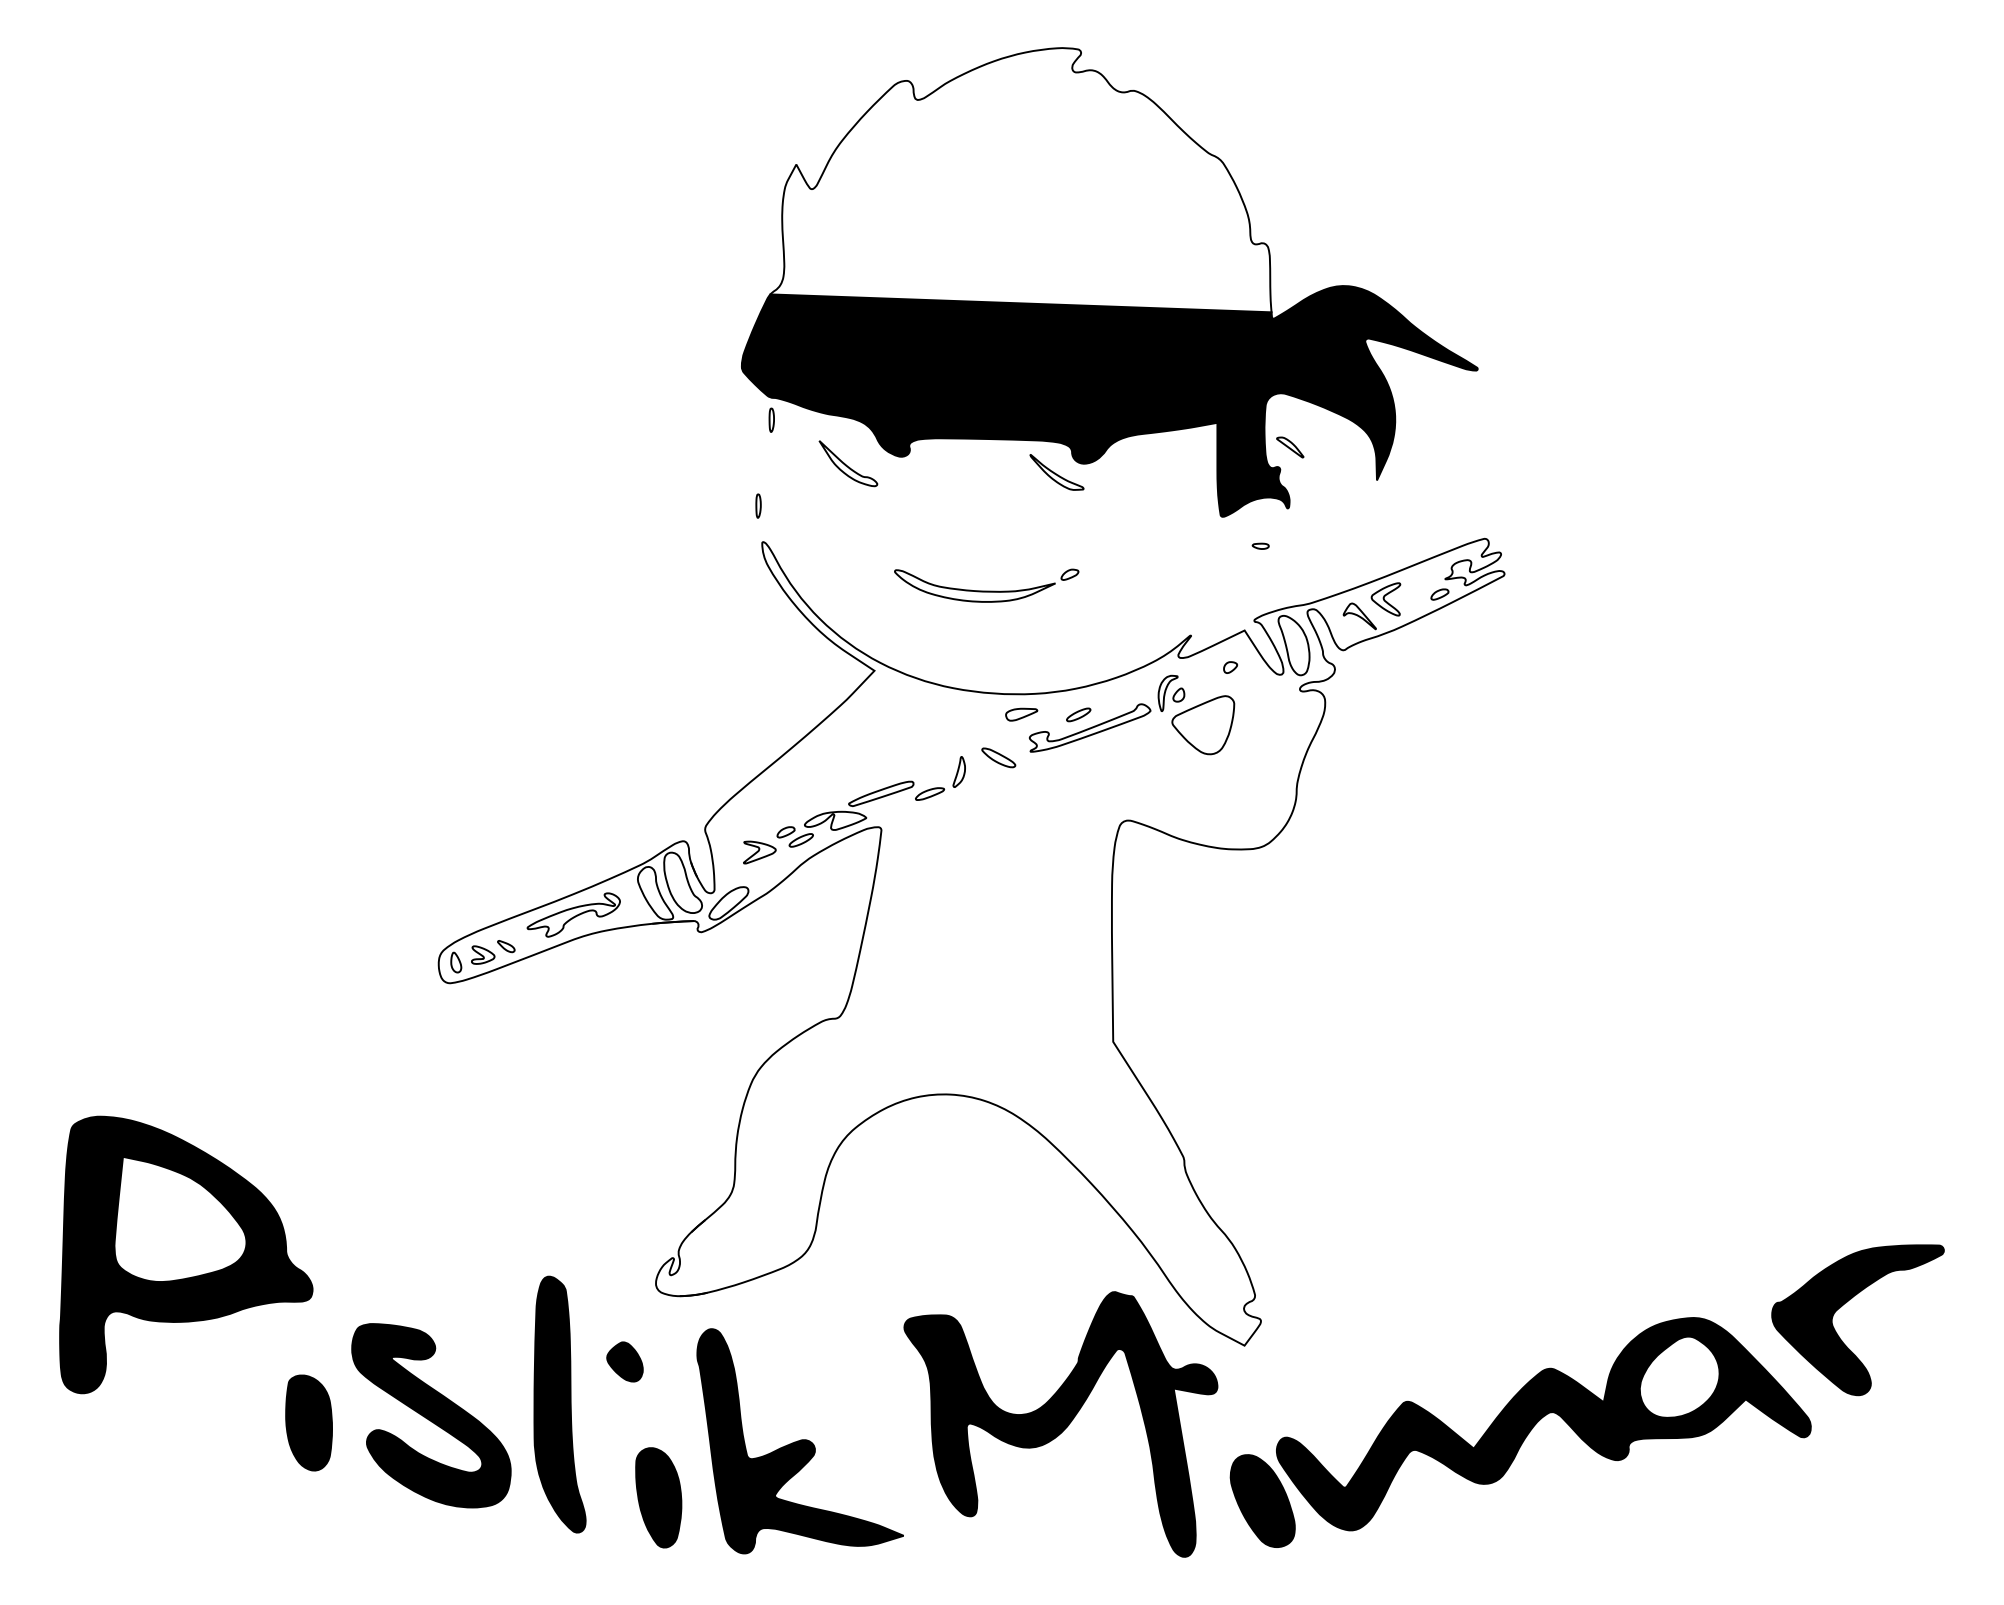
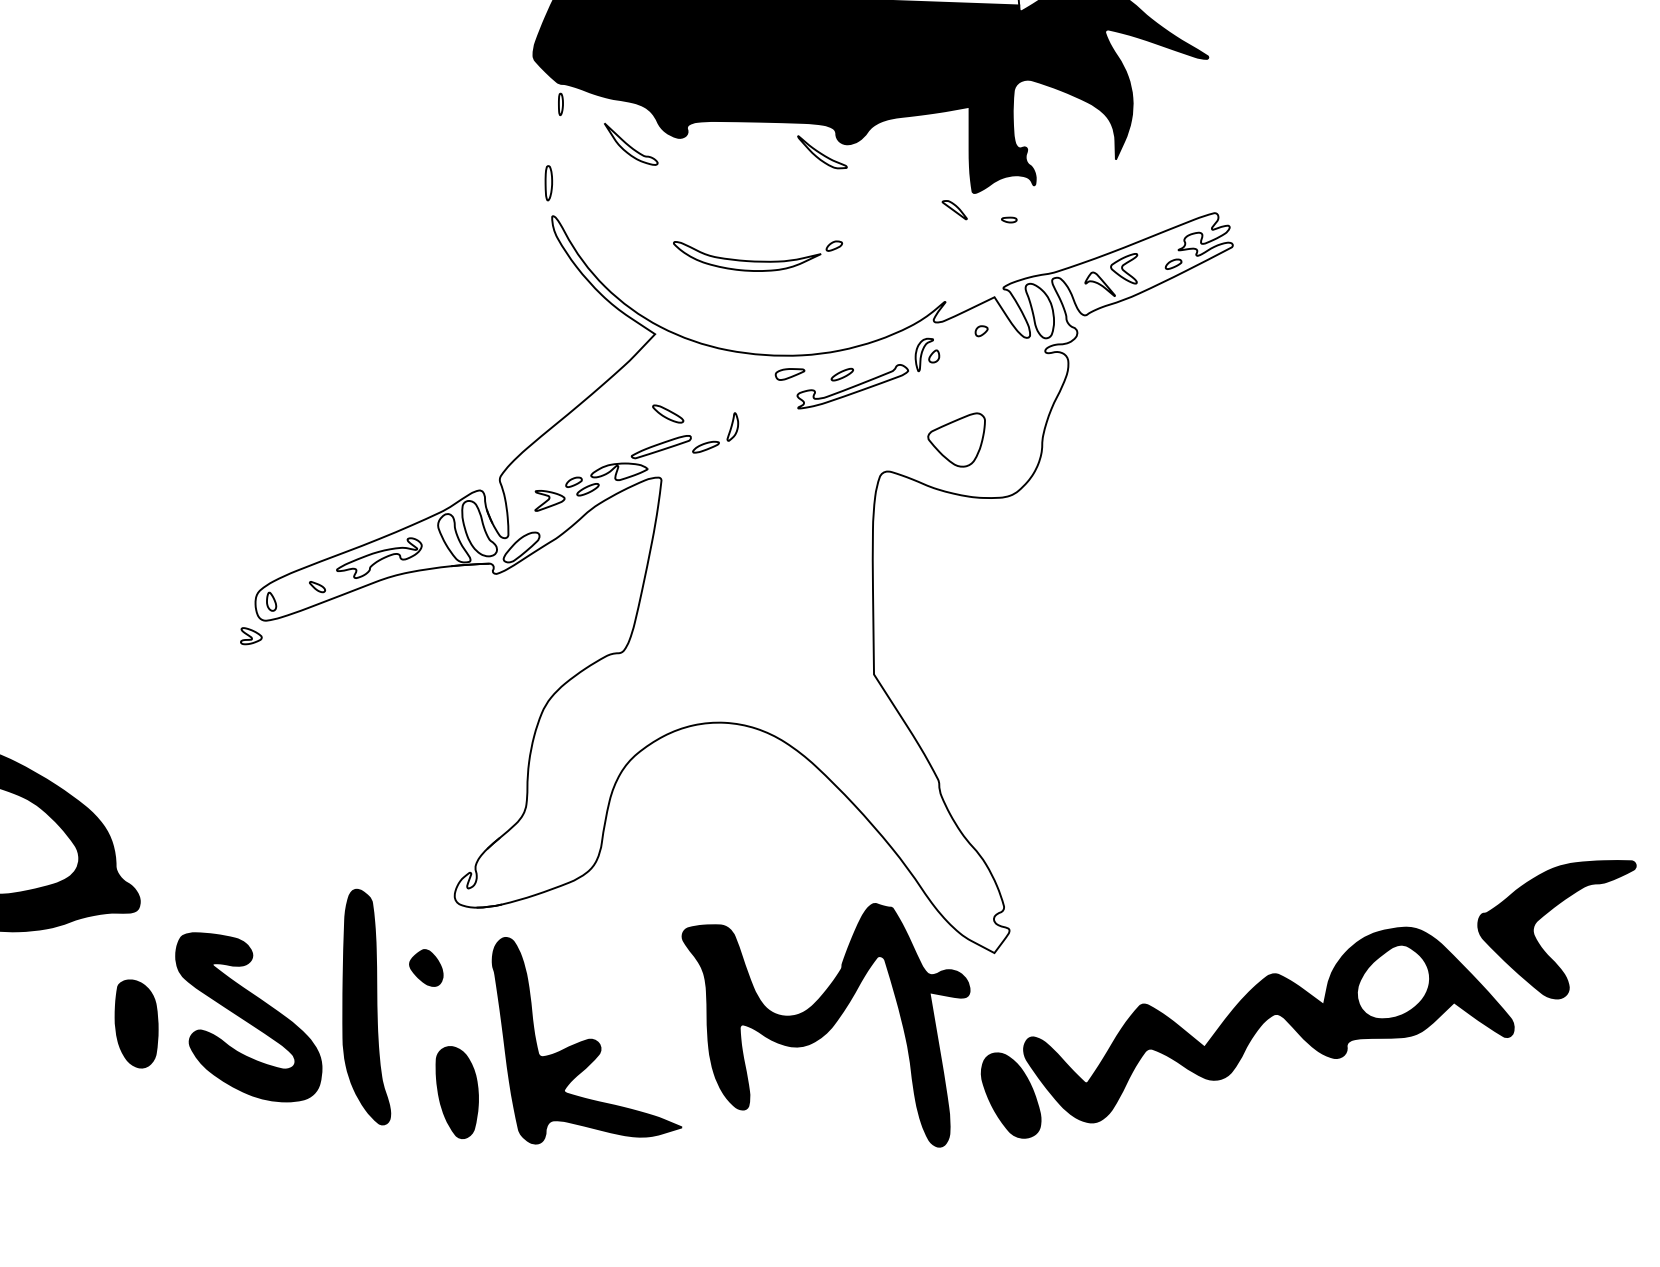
part: (1290, 447) -> (954, 210), moved
part: (758, 505) -> (548, 182), size x1.6
part: (1203, 725) -> (956, 440), moved
part: (998, 757) -> (667, 413), moved
part: (483, 954) -> (251, 635), moved

